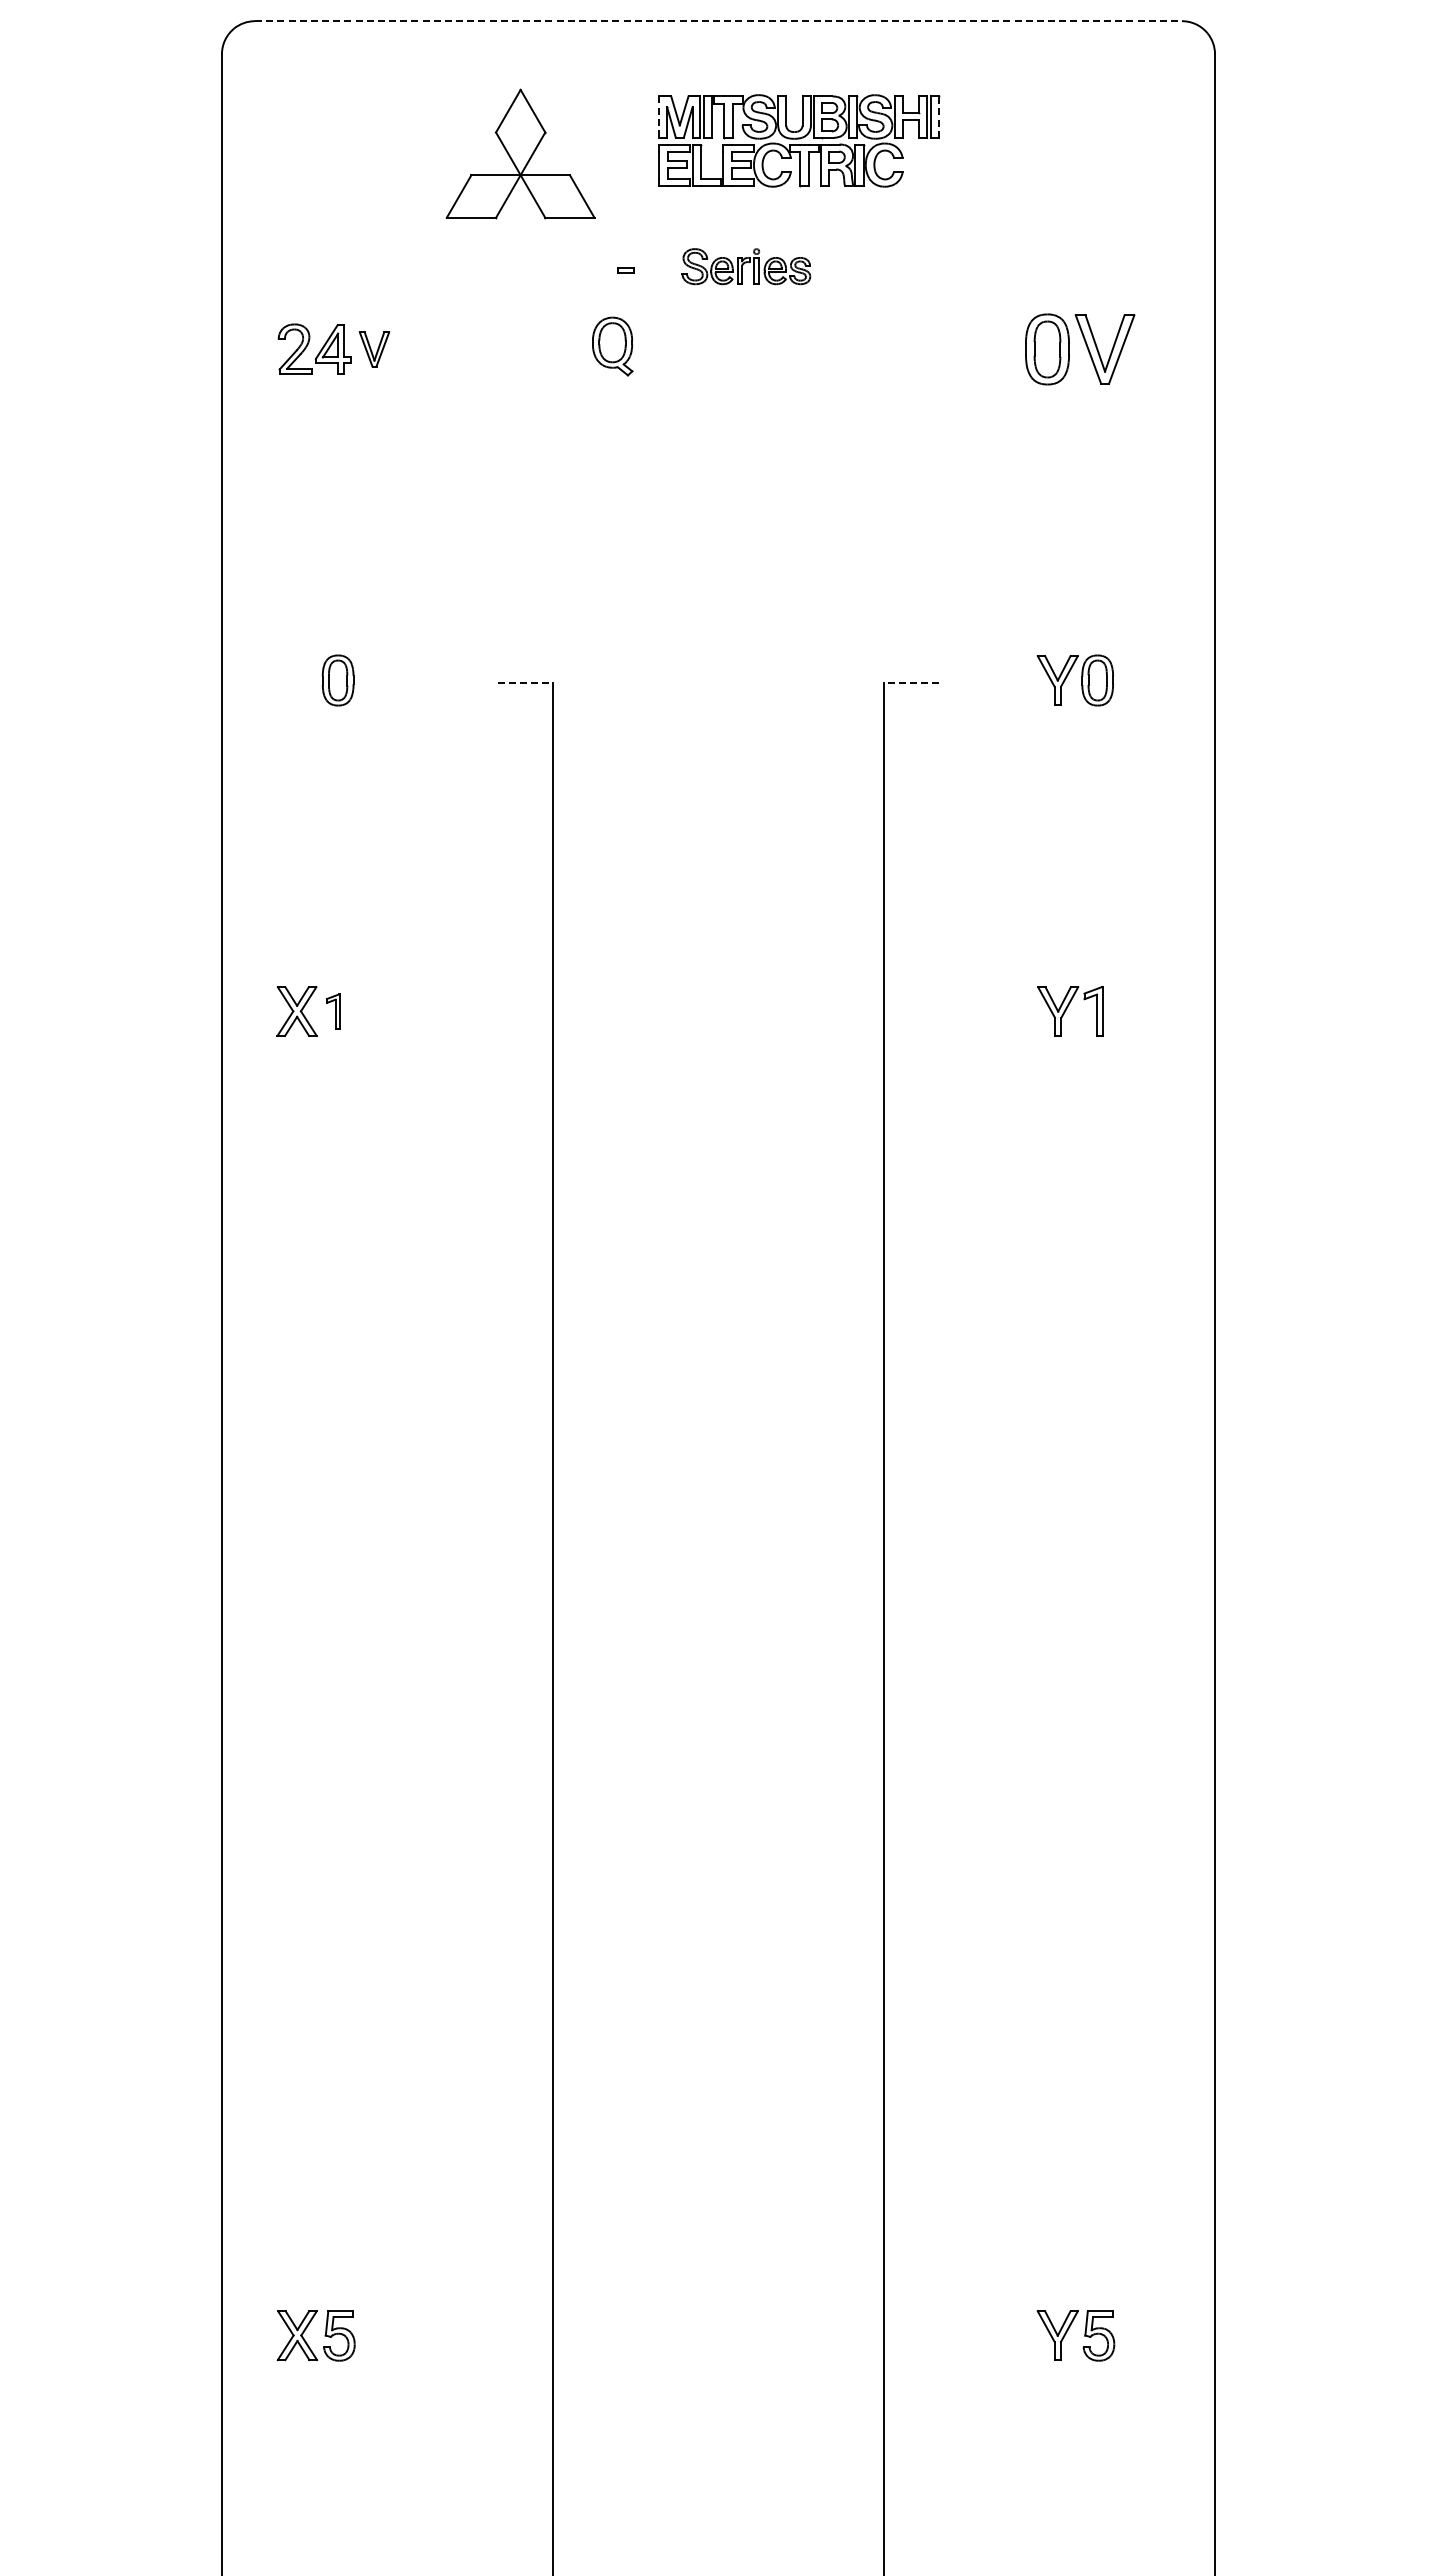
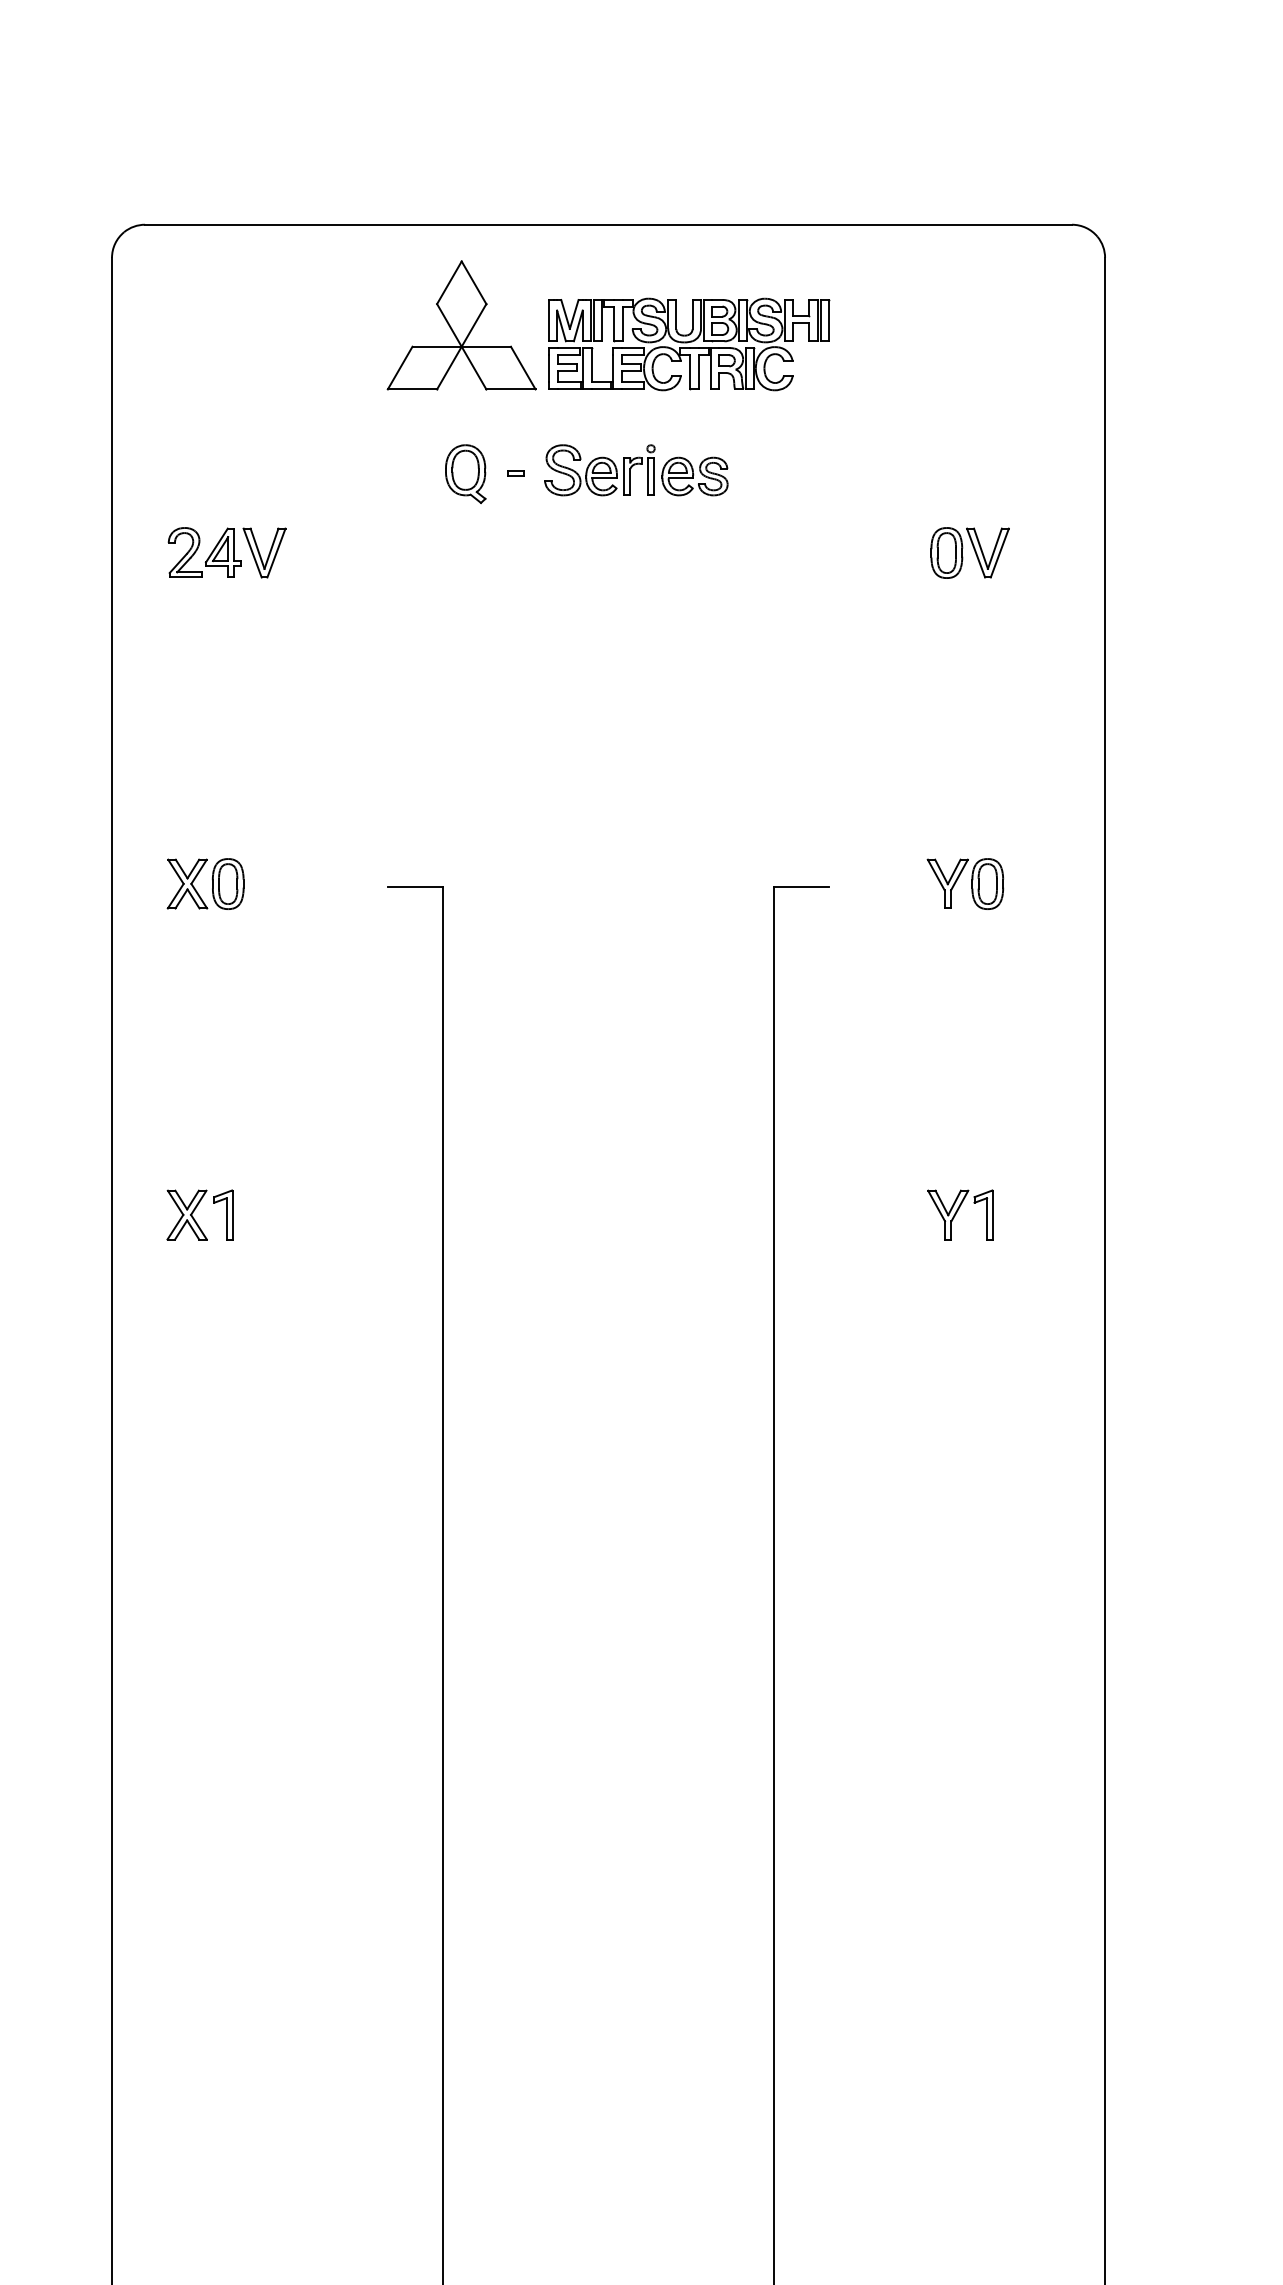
line: (718, 21) -> (608, 225), dashed -> solid
line: (659, 117) -> (549, 321), dashed -> solid
line: (939, 117) -> (829, 321), dashed -> solid
part: (520, 153) -> (461, 325), moved
part: (746, 266) -> (636, 470), size x1.43
part: (612, 346) -> (465, 474), moved
part: (374, 349) -> (264, 553), size x1.43
part: (1079, 349) -> (969, 553), size x0.71
part: (297, 680) -> (187, 884), added
line: (525, 683) -> (415, 887), dashed -> solid
line: (911, 683) -> (801, 887), dashed -> solid
part: (333, 1011) -> (223, 1215), size x1.43

